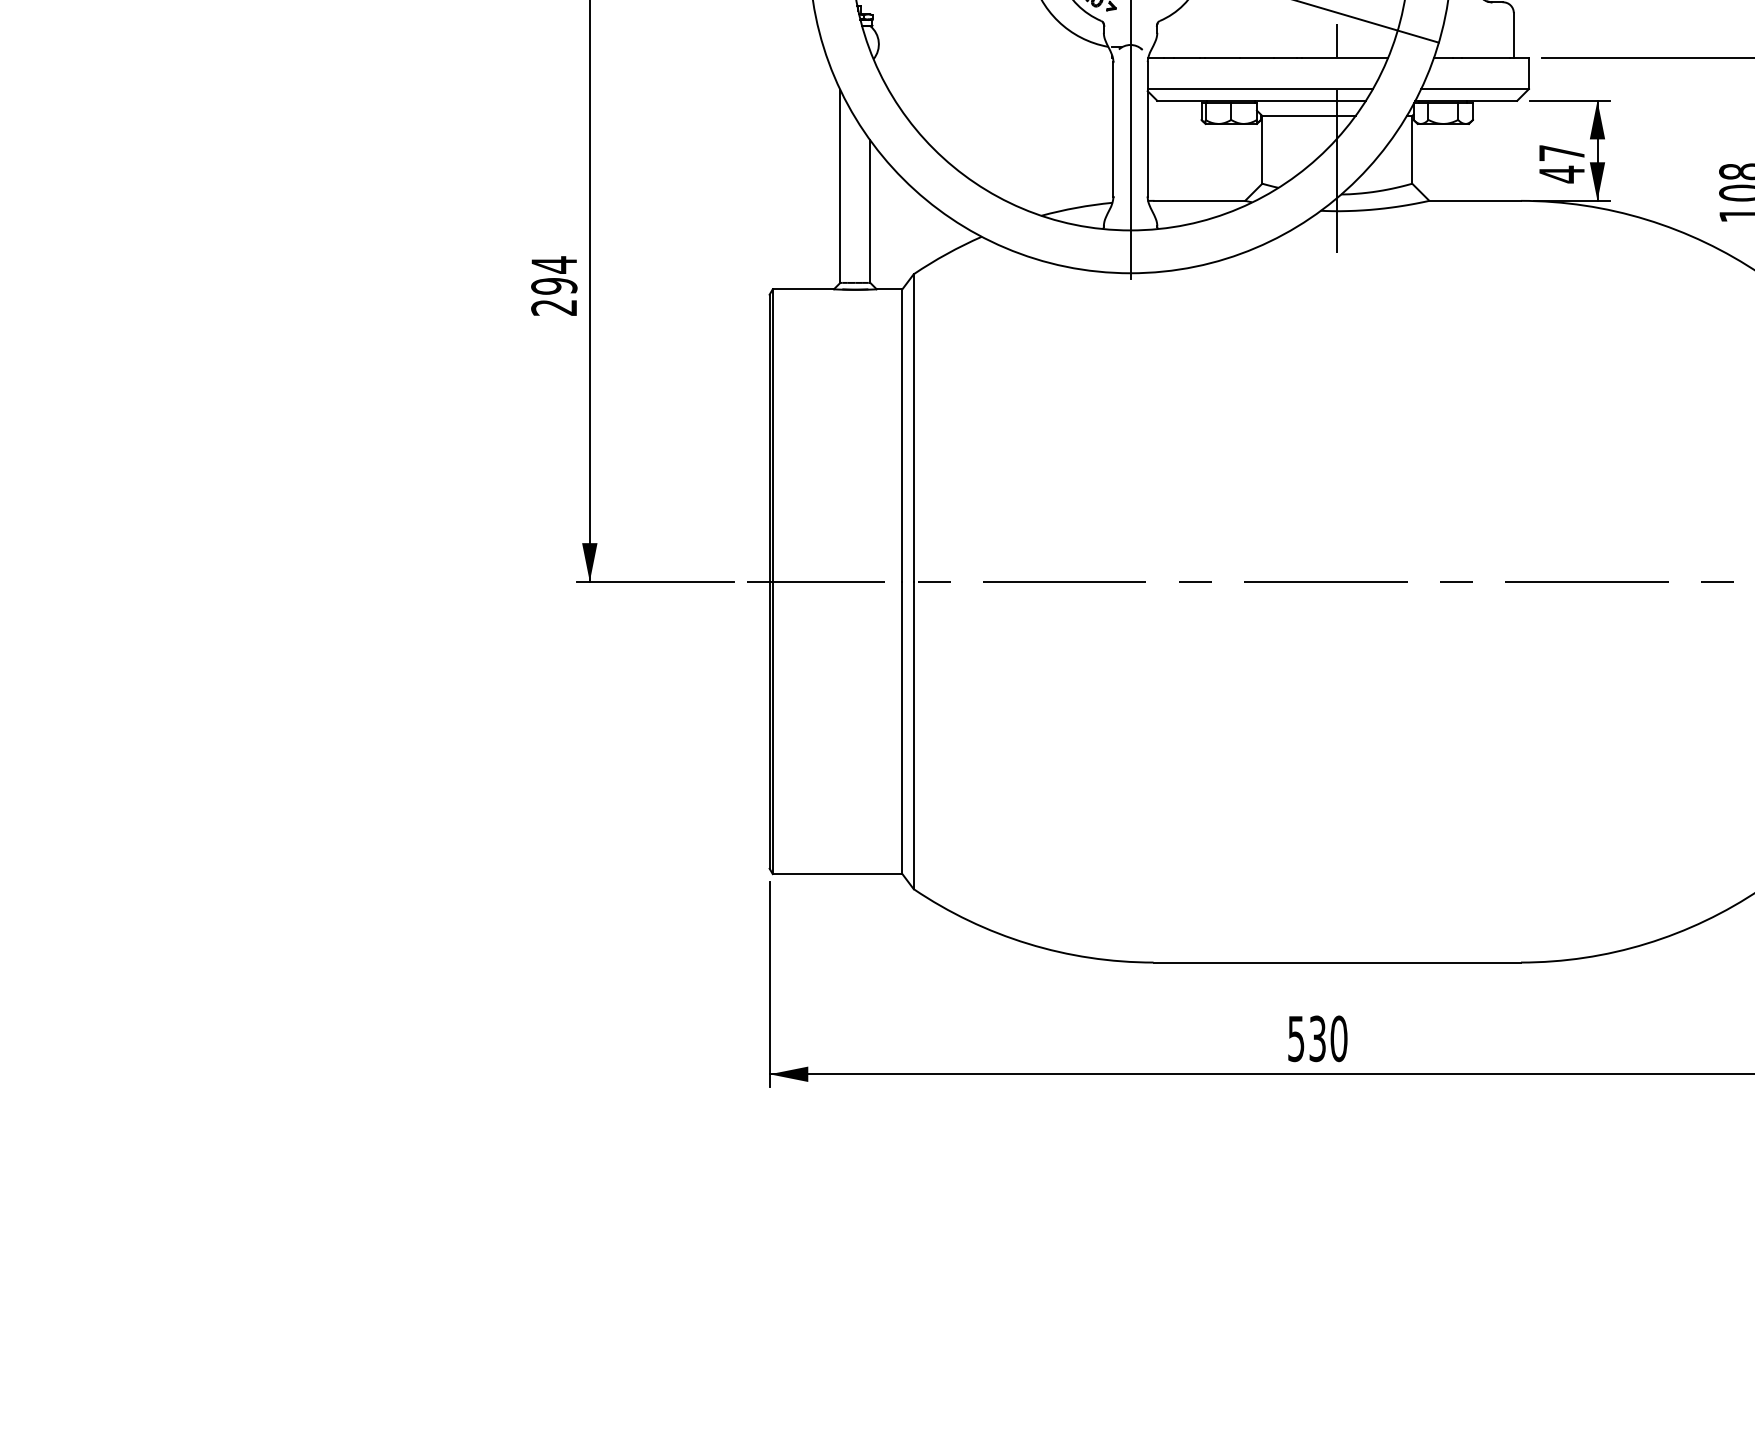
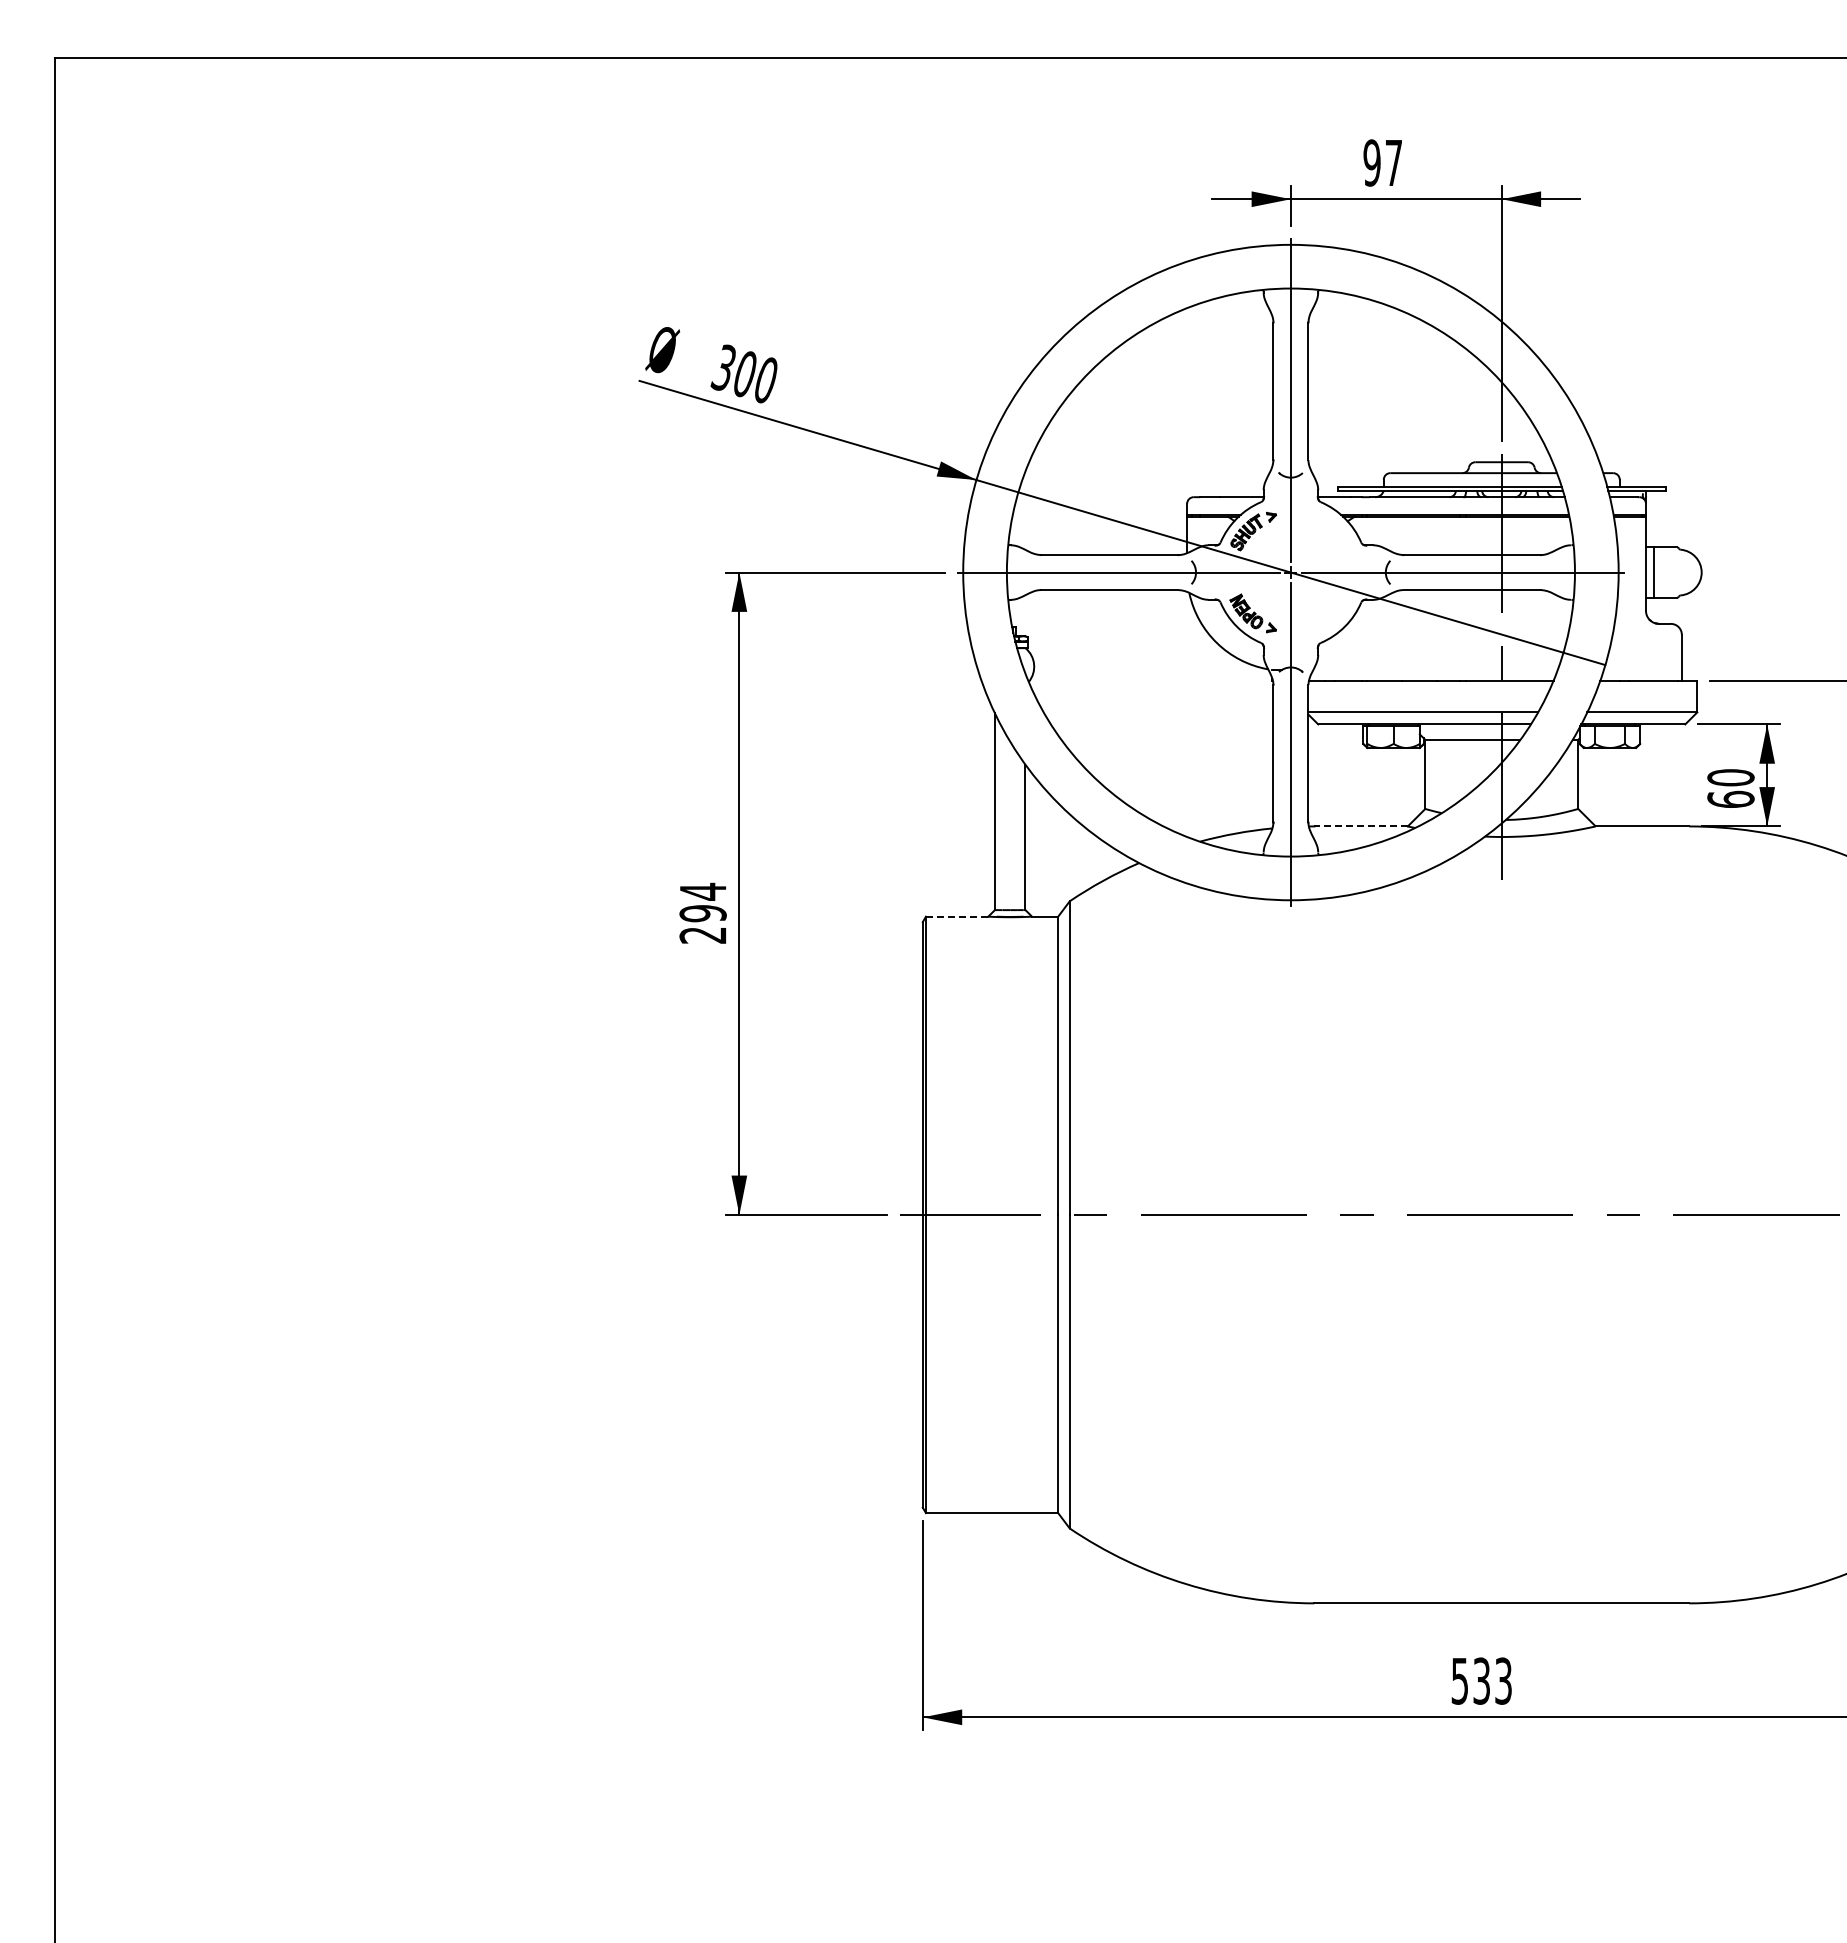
text: (1561, 163) -> (1730, 788), 47 -> 60
line: (1198, 200) -> (1360, 826), solid -> dashed
line: (802, 289) -> (956, 916), solid -> dashed
text: (1338, 1038) -> (1503, 1680), 530 -> 533

